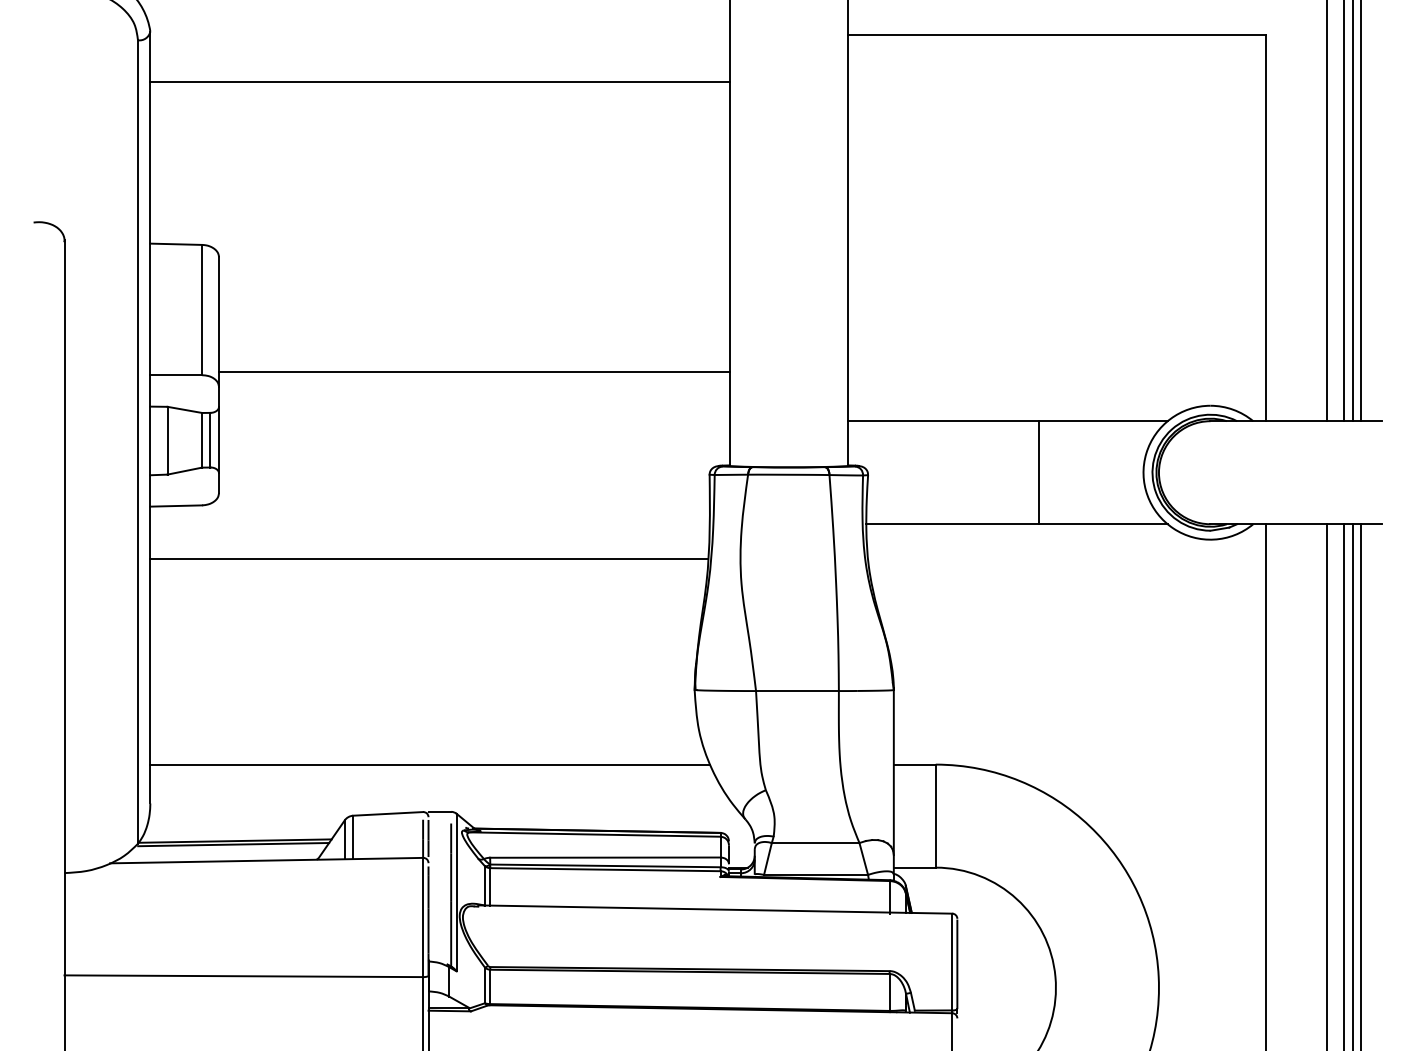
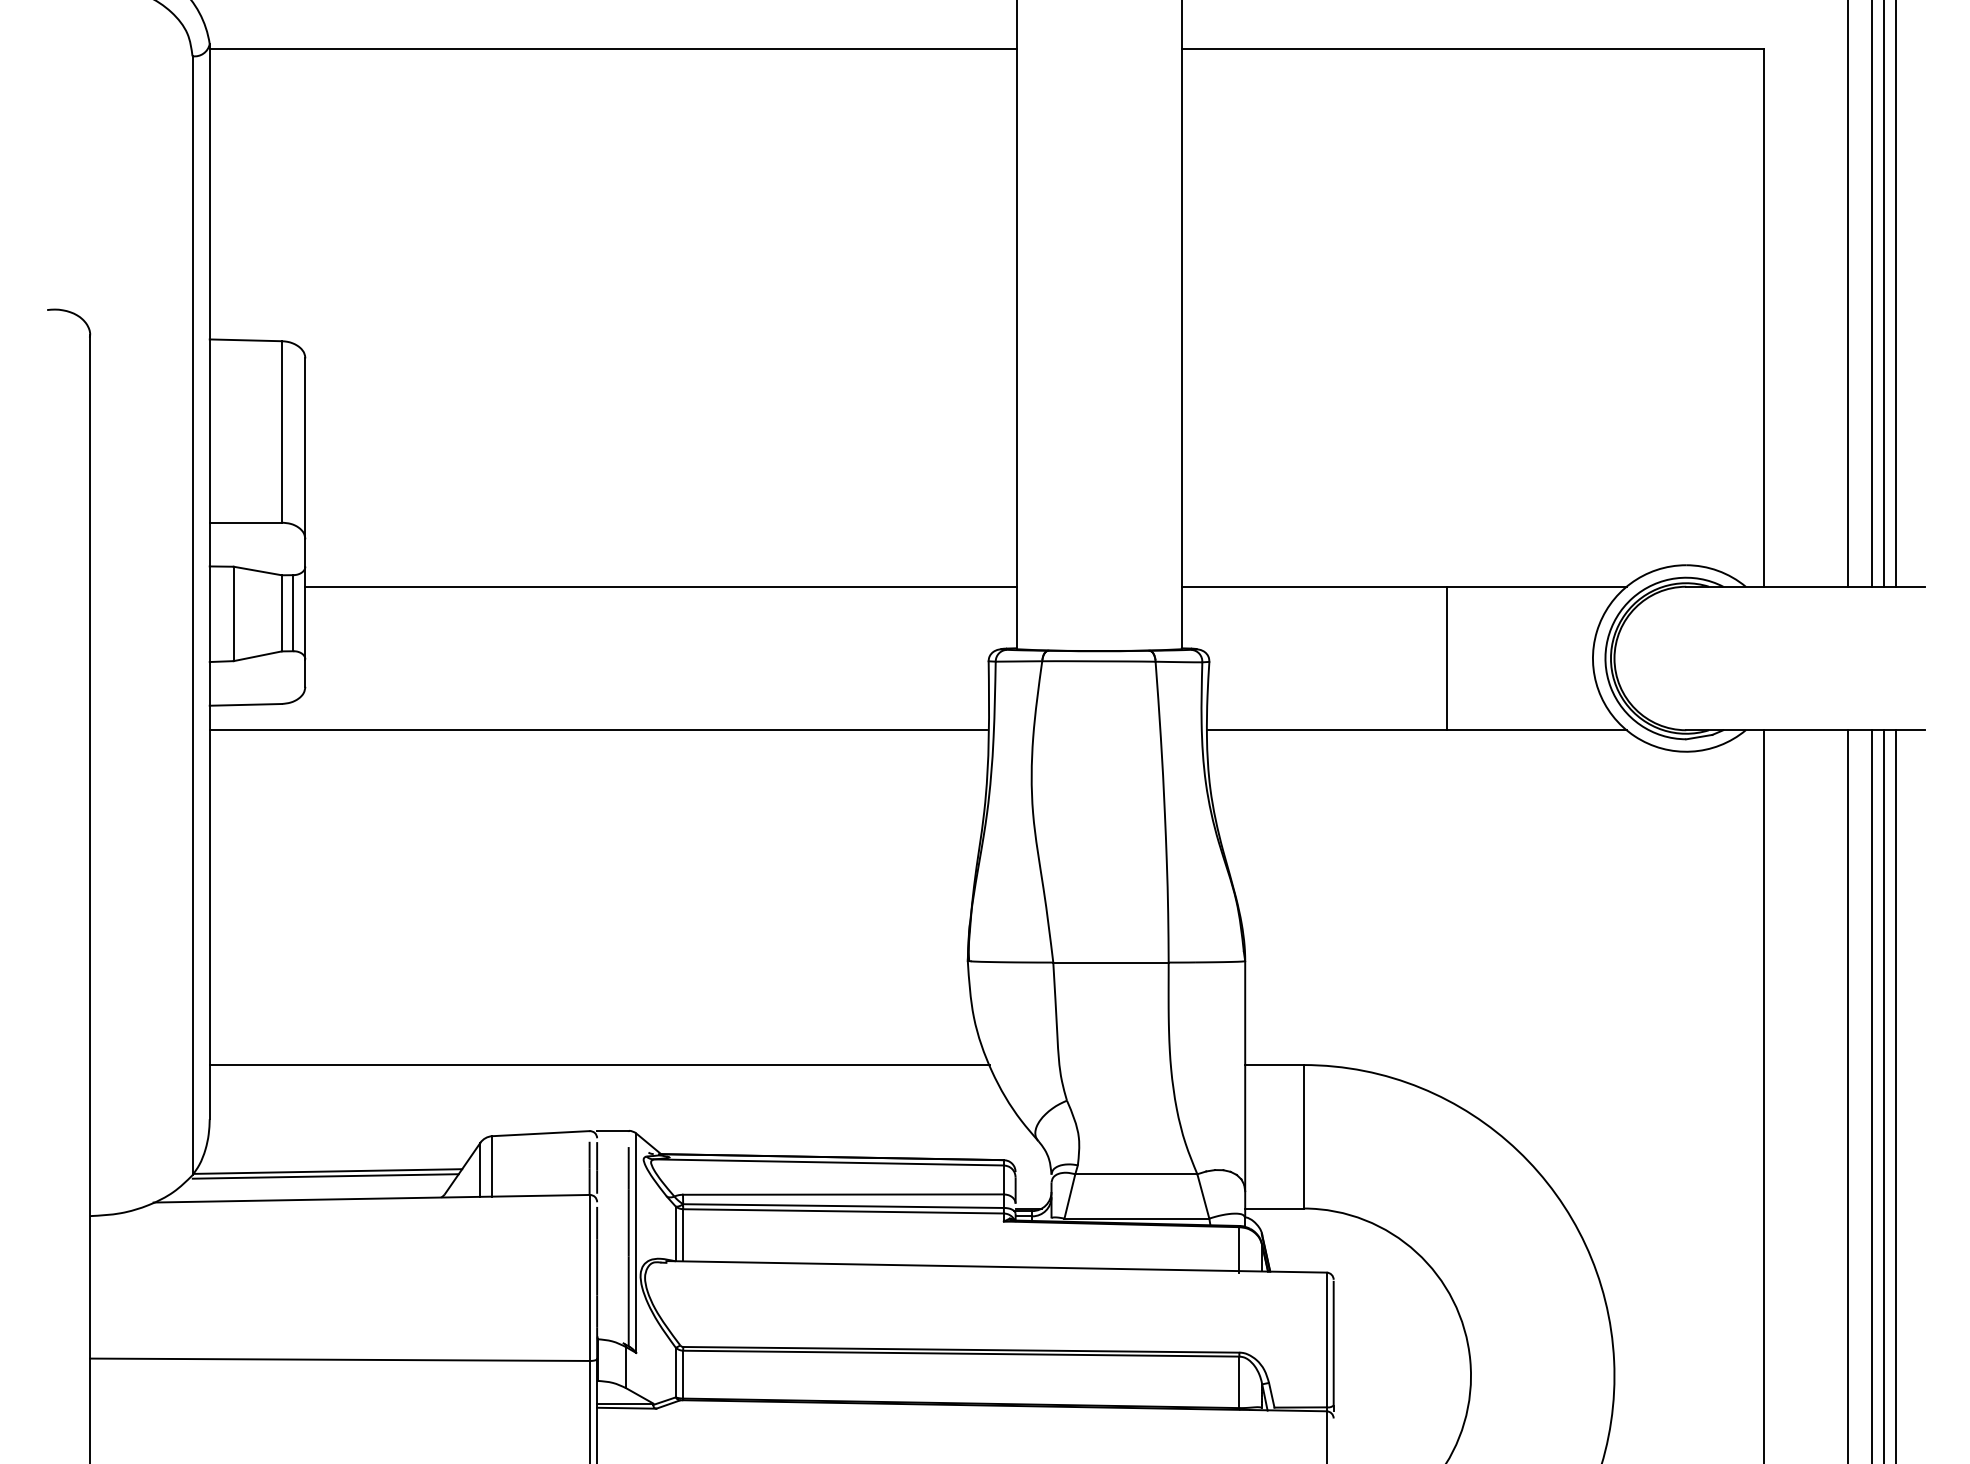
line: (439, 82) -> (612, 48), moved
line: (474, 371) -> (660, 586), moved
line: (428, 559) -> (597, 730), moved

